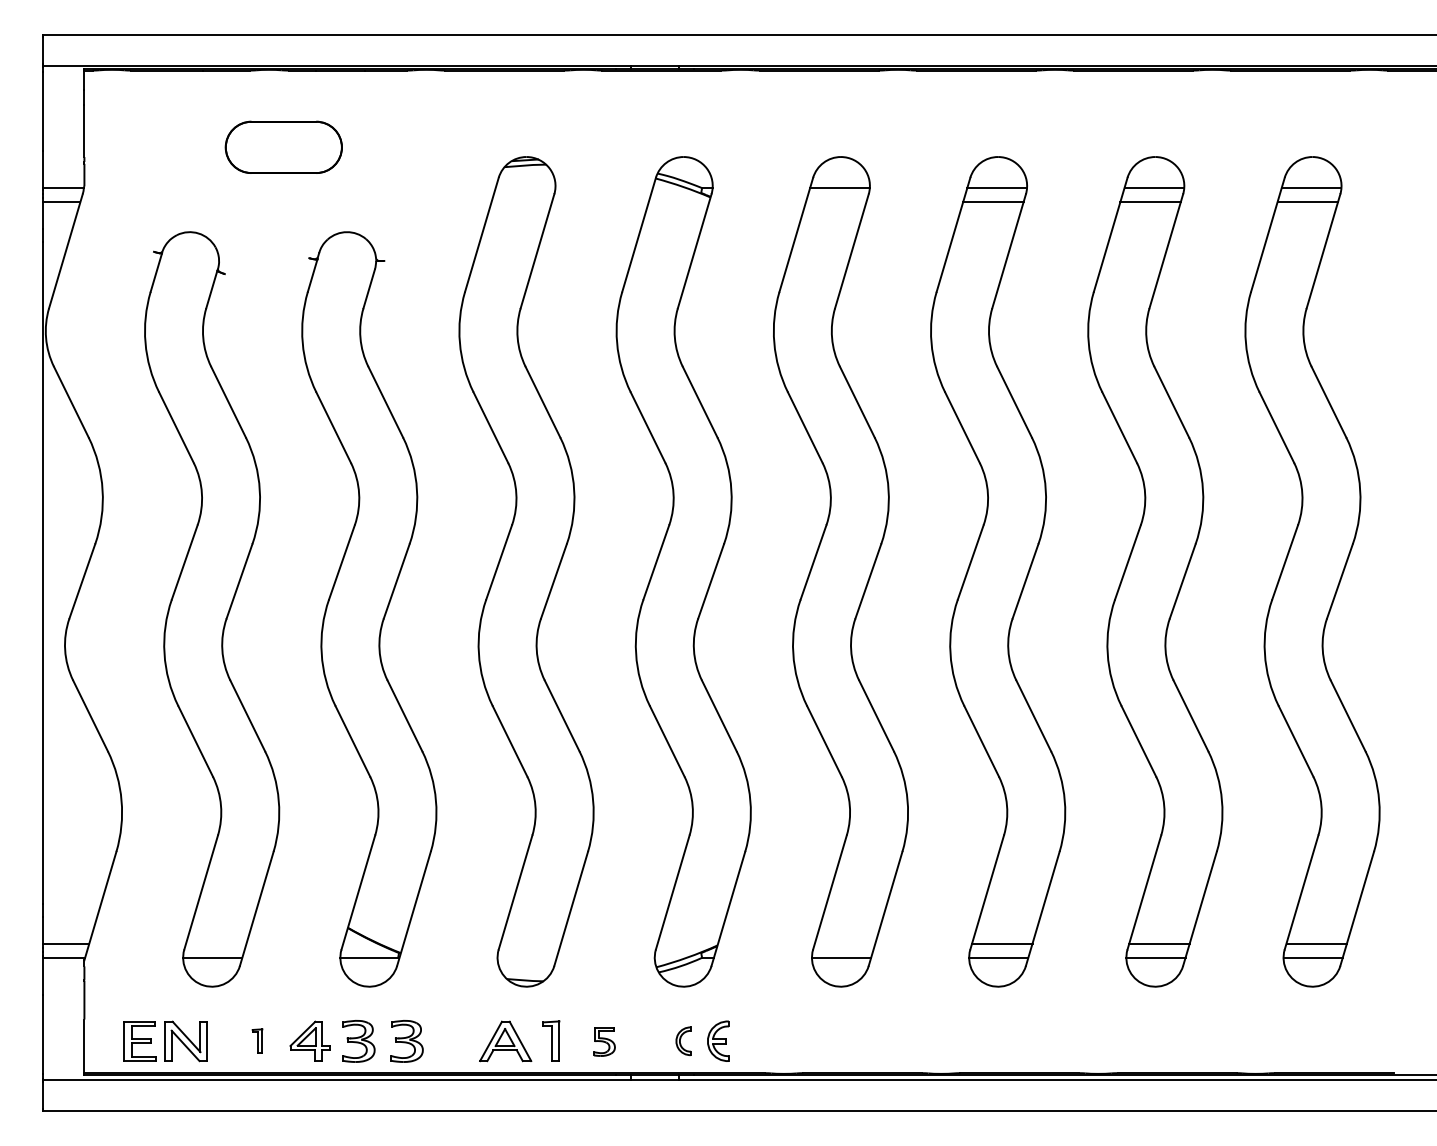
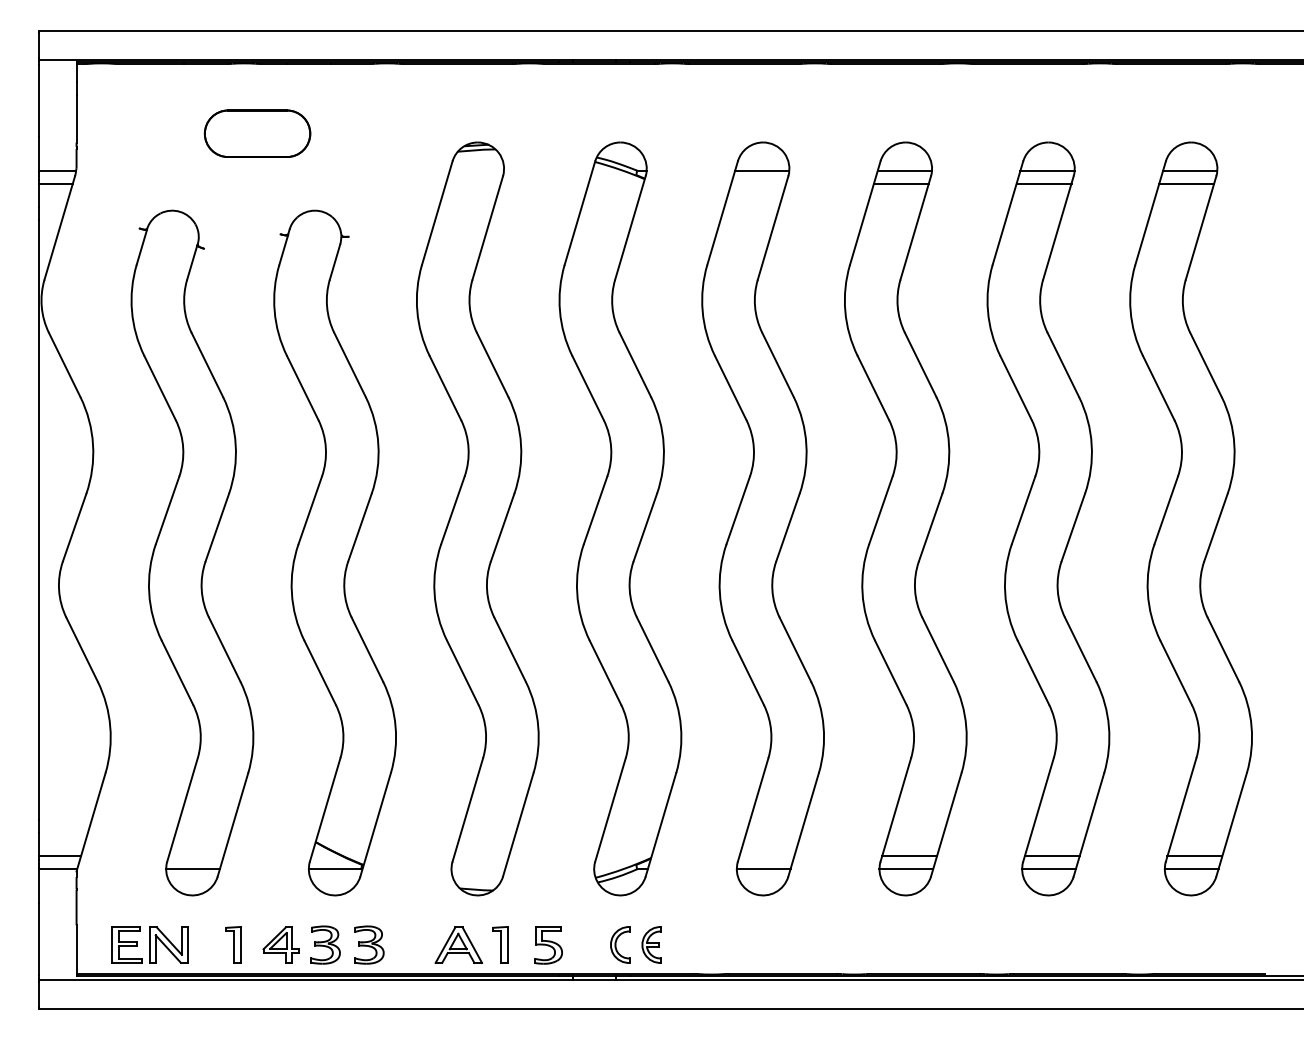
part: (257, 1040) -> (233, 944), size x1.67
part: (683, 1040) -> (620, 944), size x1.43
part: (604, 1041) -> (548, 945), size x1.43

